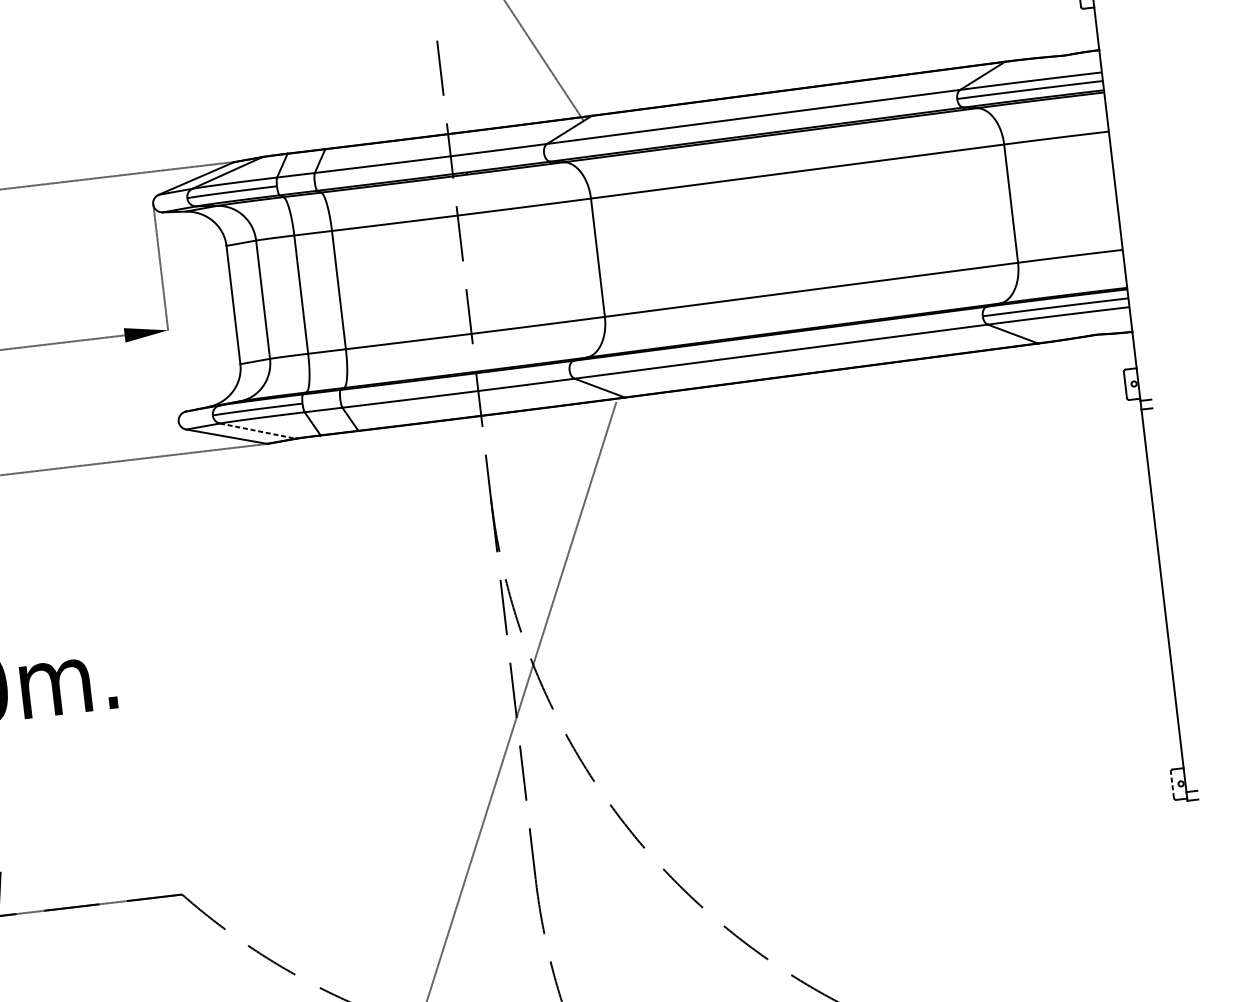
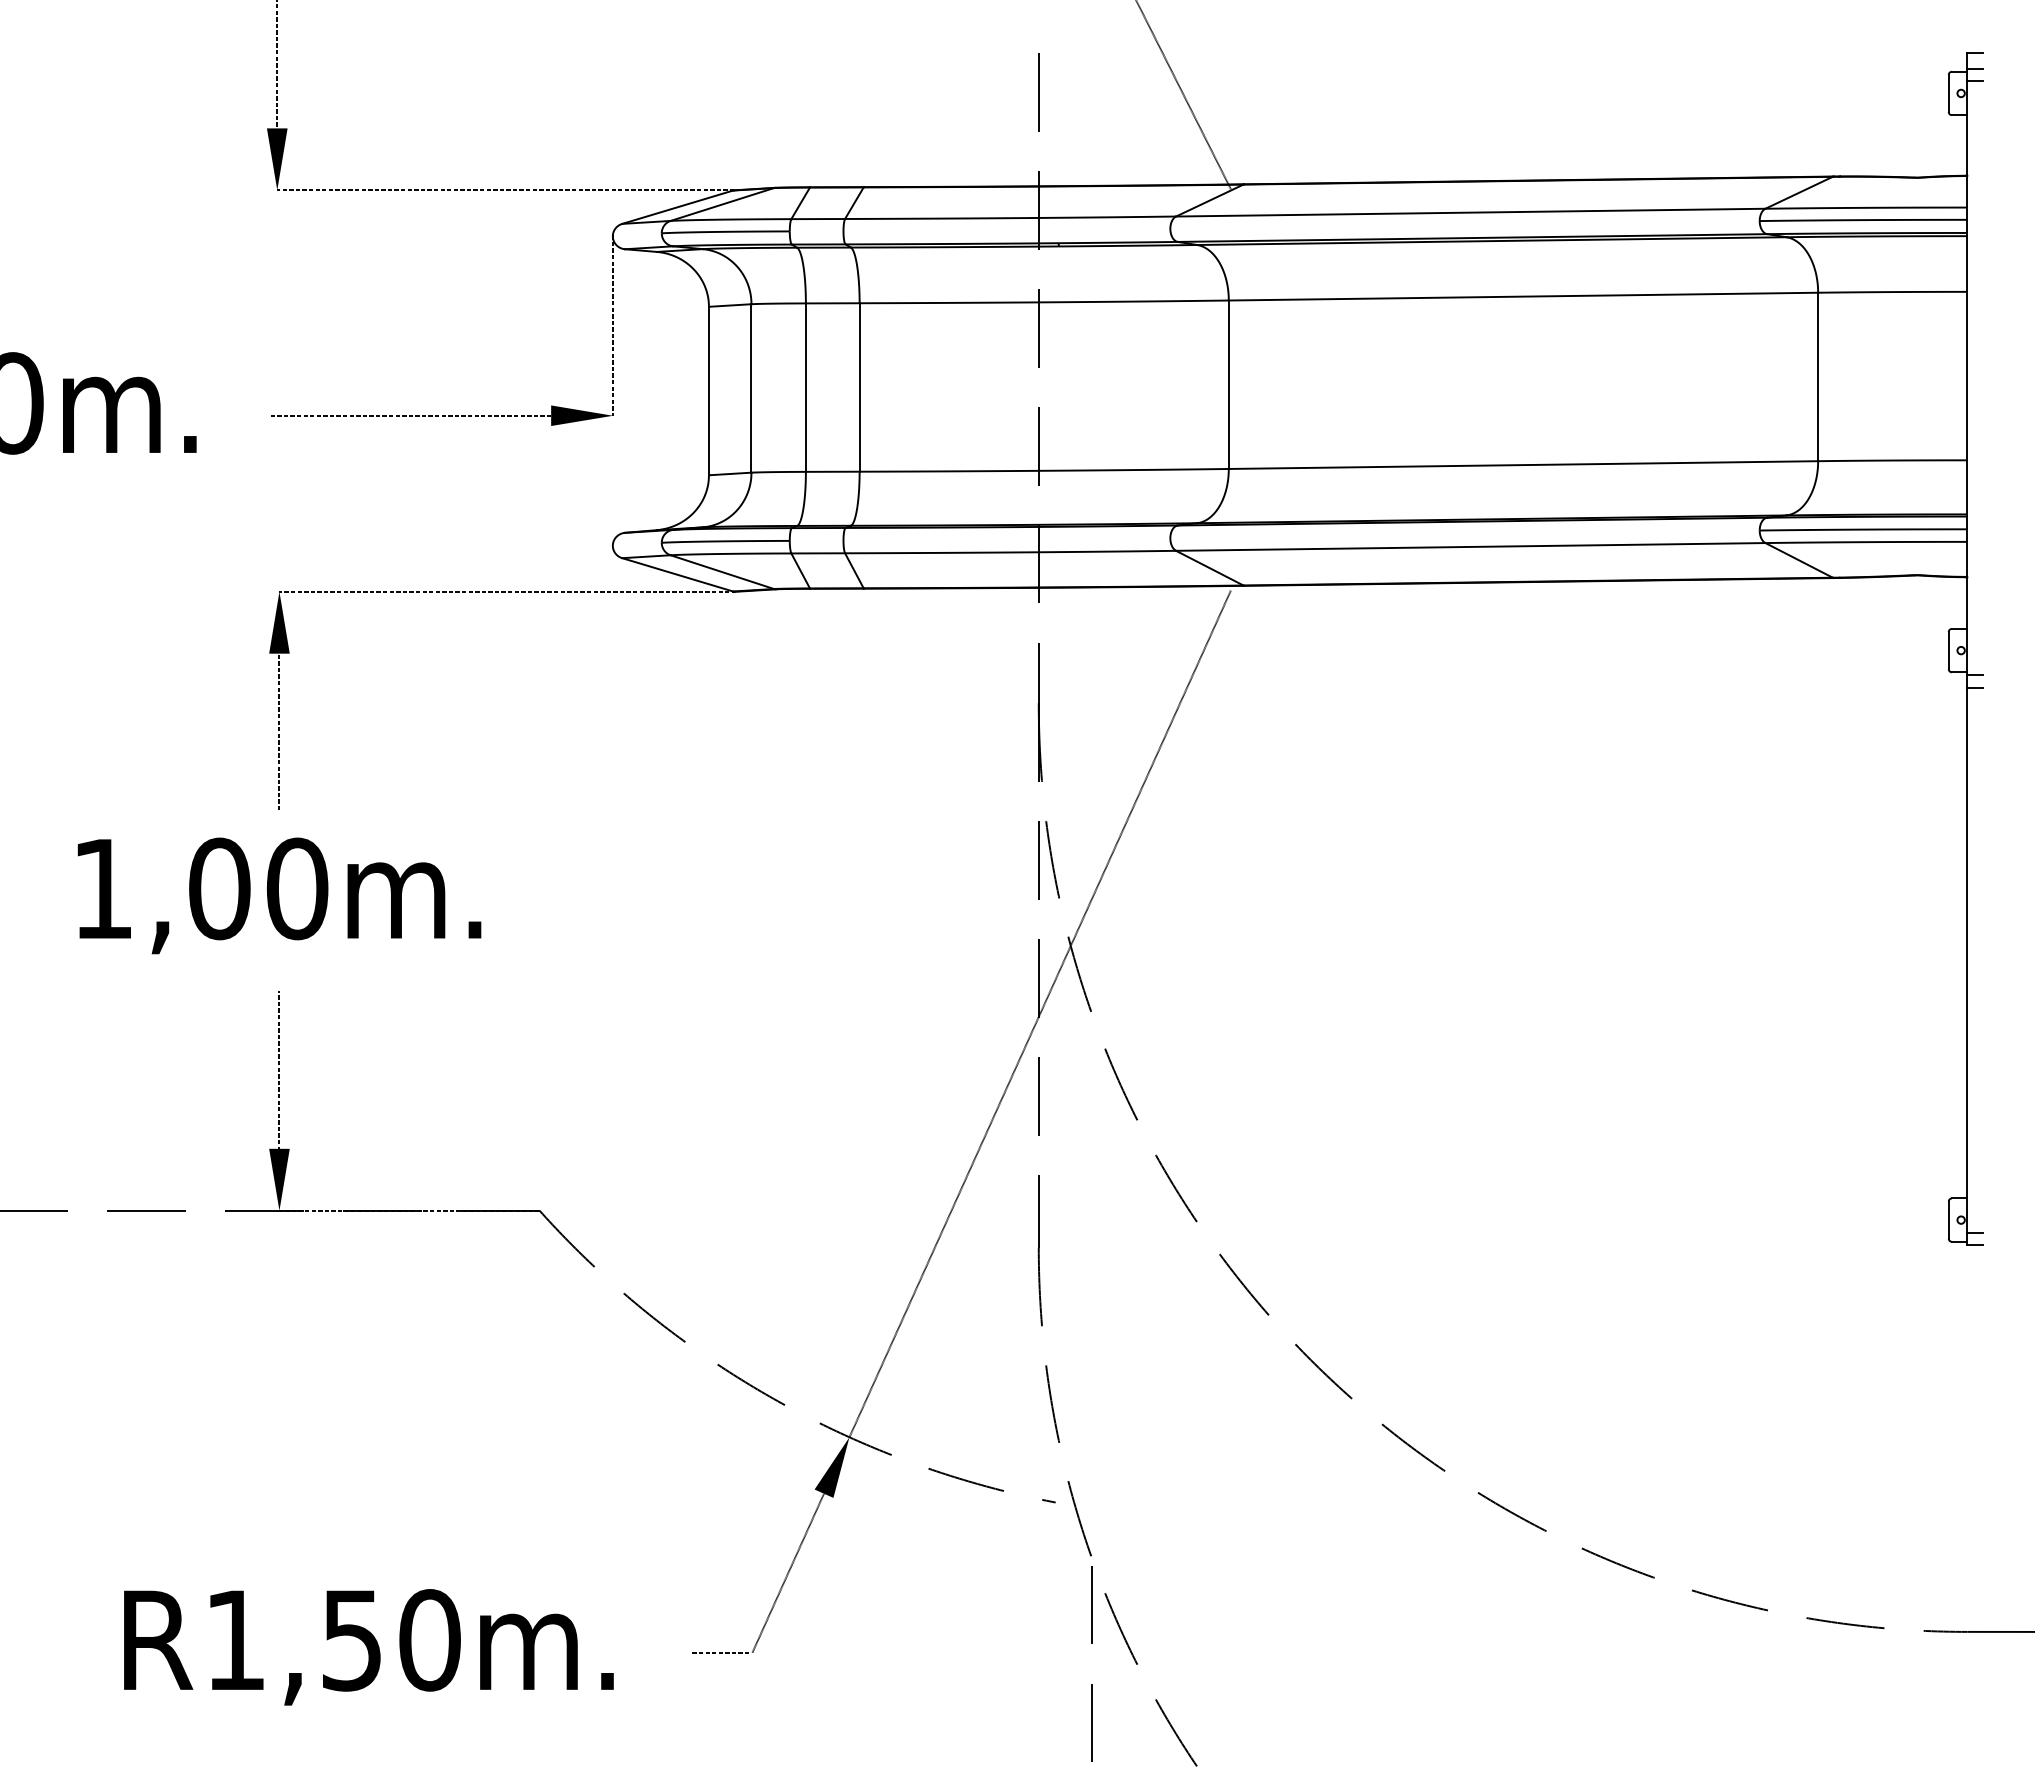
line: (257, 431) -> (722, 572), dashed -> solid
line: (1172, 785) -> (1948, 1220), dashed -> solid

